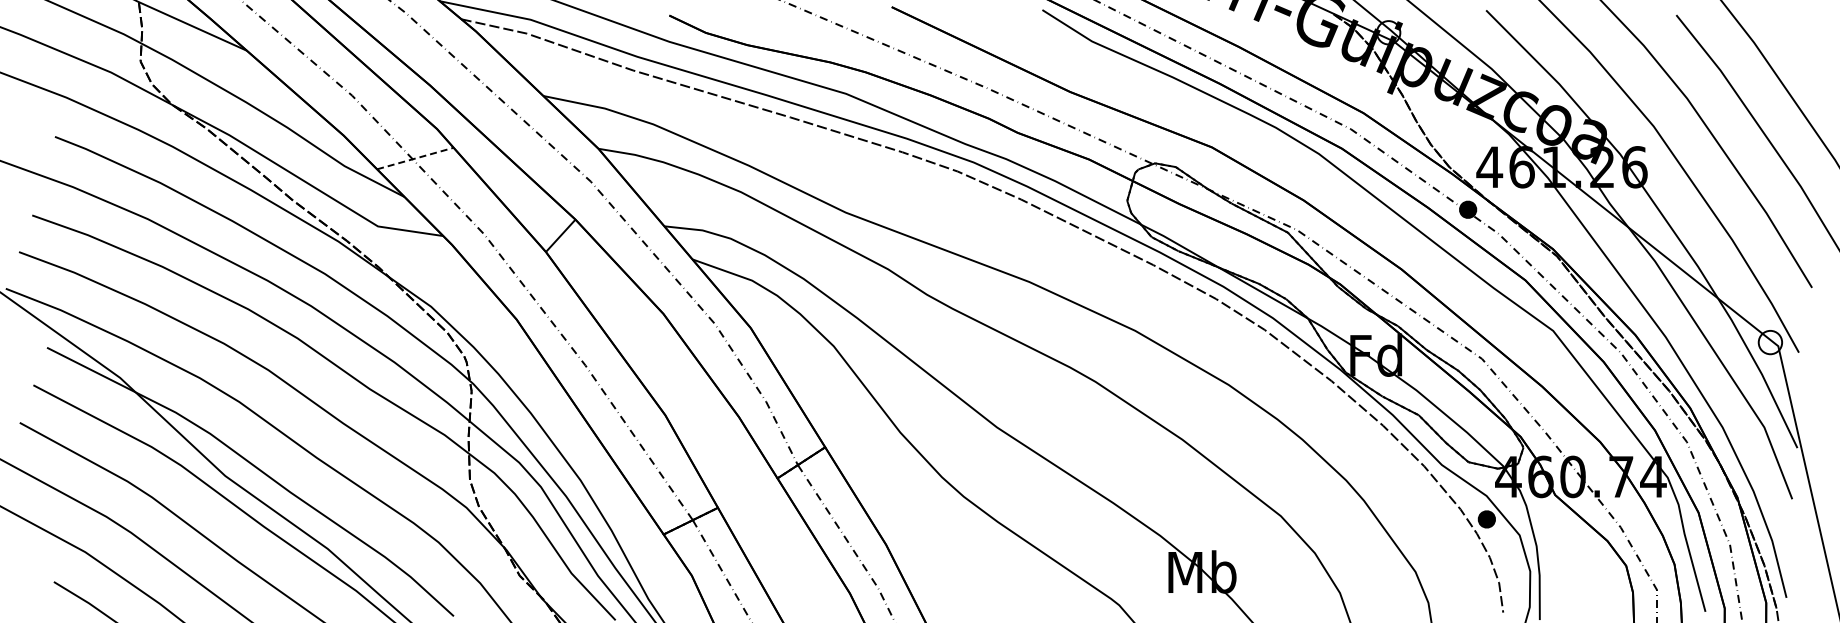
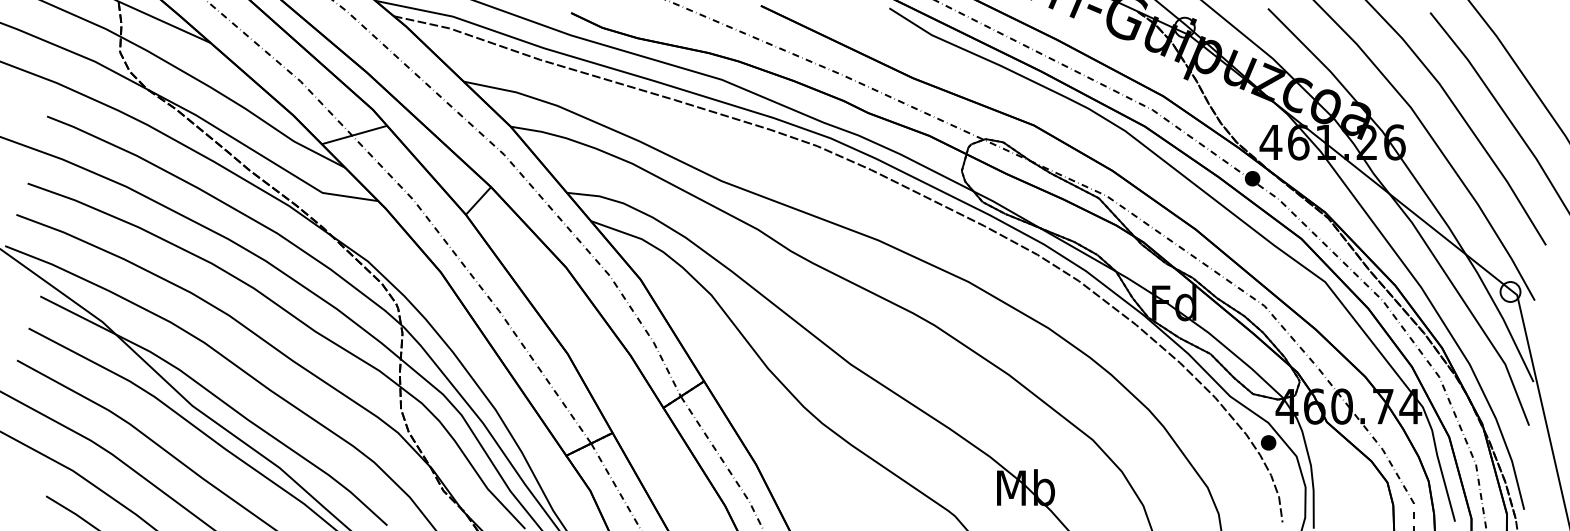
line: (415, 158) -> (354, 134), dashed -> solid

